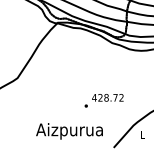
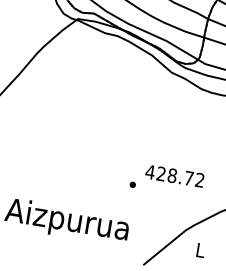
text: (103, 100) -> (166, 179), moved

